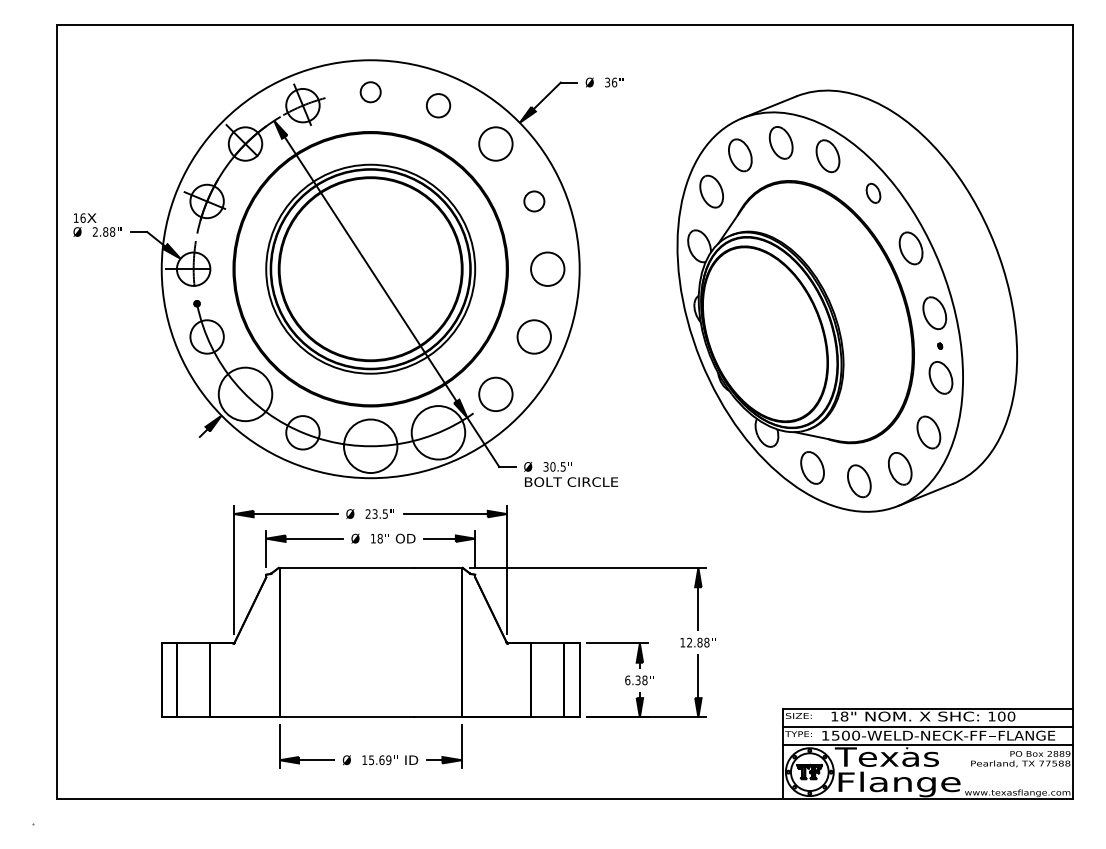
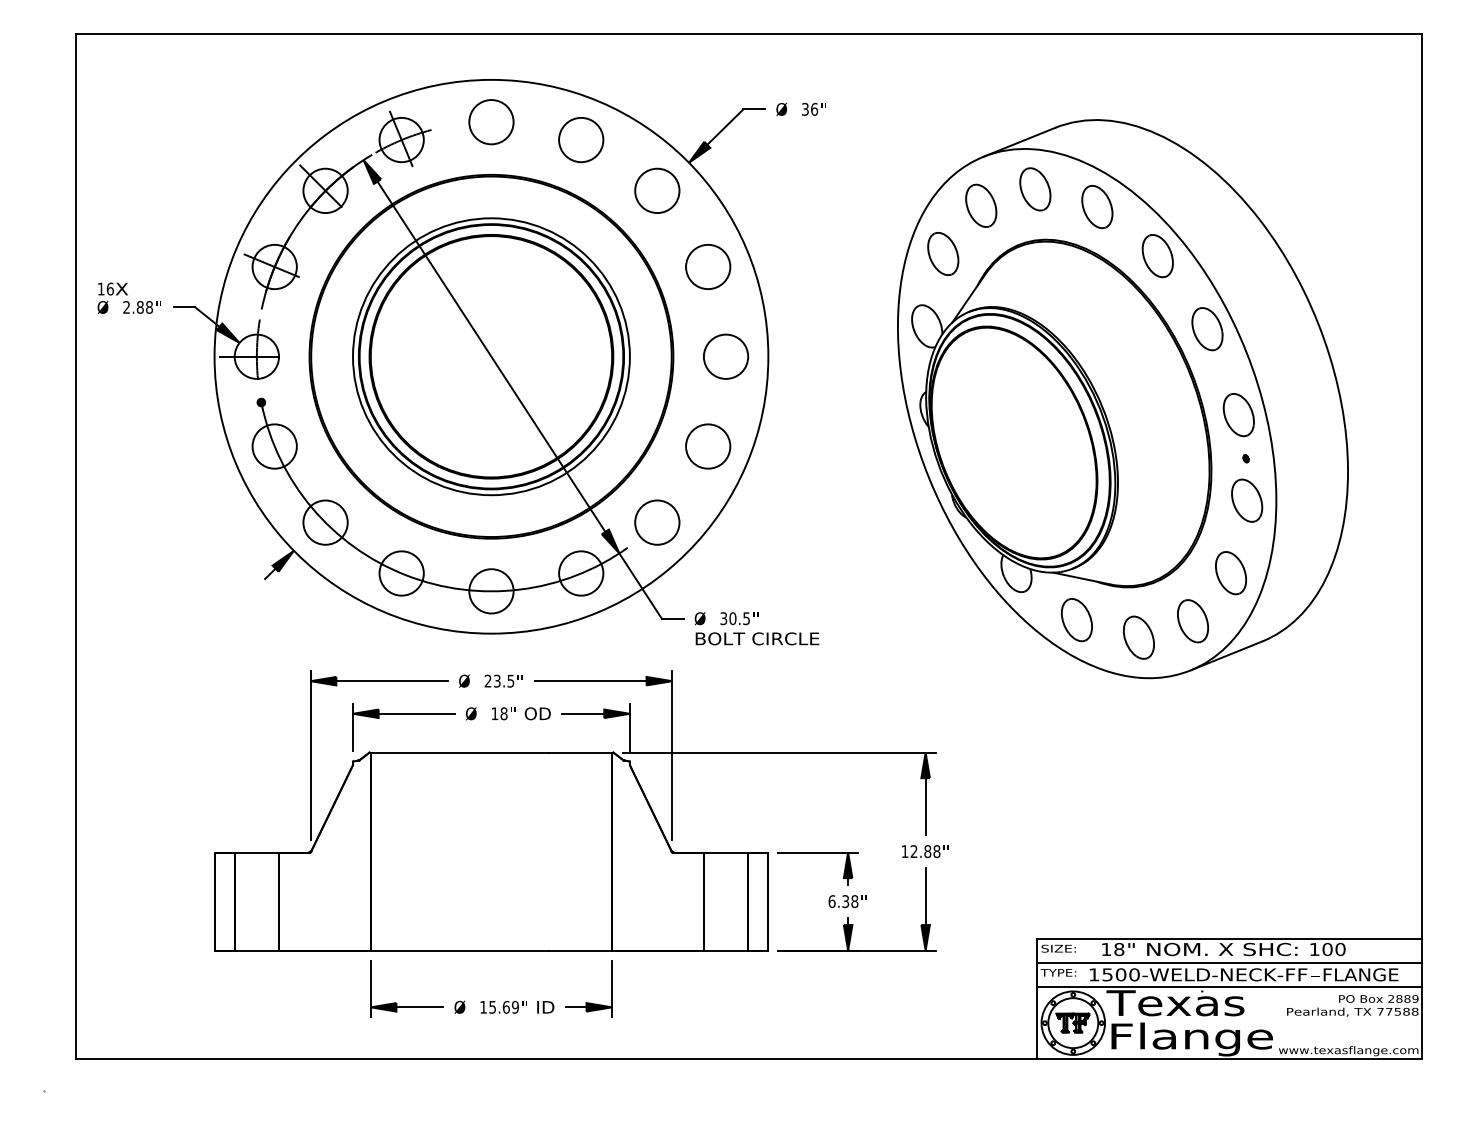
circle: (370, 92) -> (491, 122), size x1.67
circle: (438, 106) -> (581, 140), size x1.43
part: (873, 193) -> (1157, 256), size x1.67
circle: (534, 201) -> (708, 266), size x1.67
circle: (245, 394) -> (325, 522), size x0.62
circle: (438, 432) -> (581, 573), size x0.62
circle: (370, 446) -> (491, 591), size x0.62

